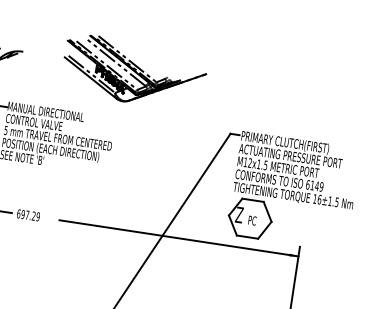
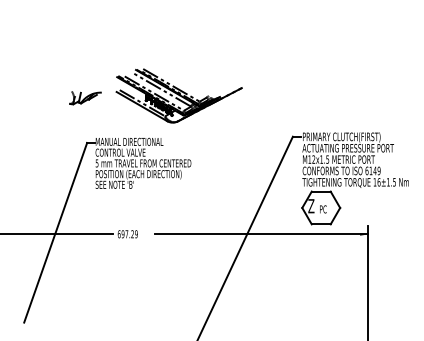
part: (133, 71) -> (178, 95), moved

